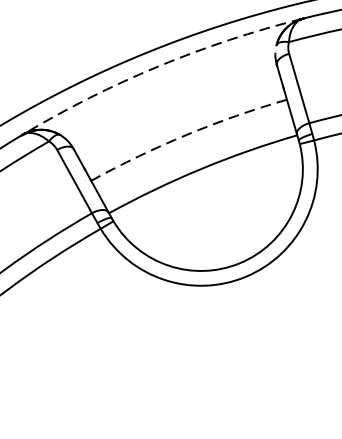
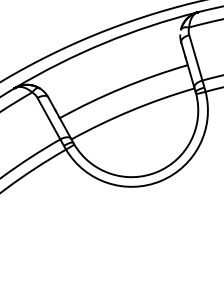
arc: (158, 66) -> (103, 43), dashed -> solid
arc: (187, 135) -> (122, 88), dashed -> solid

